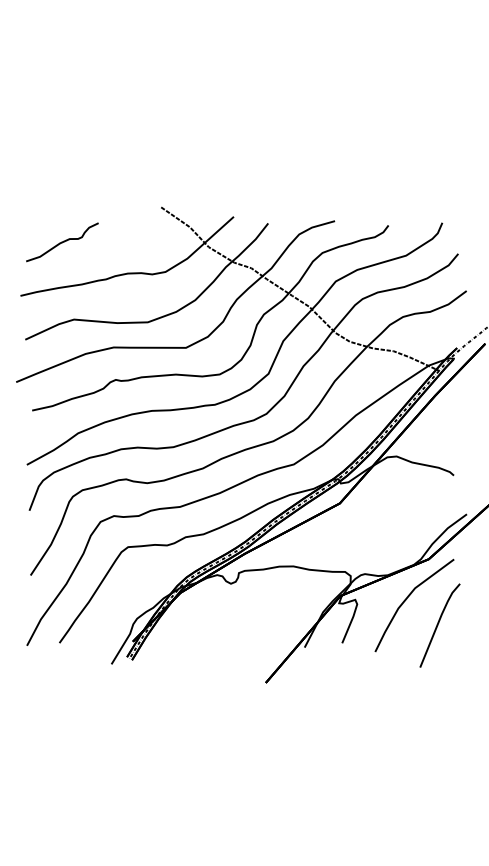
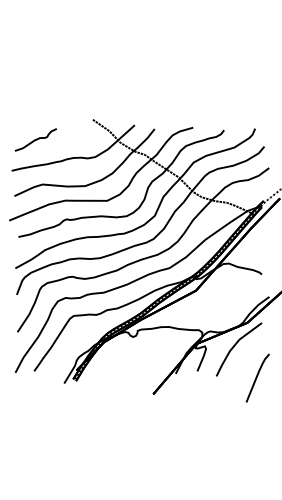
line: (439, 624) -> (257, 377), moved

